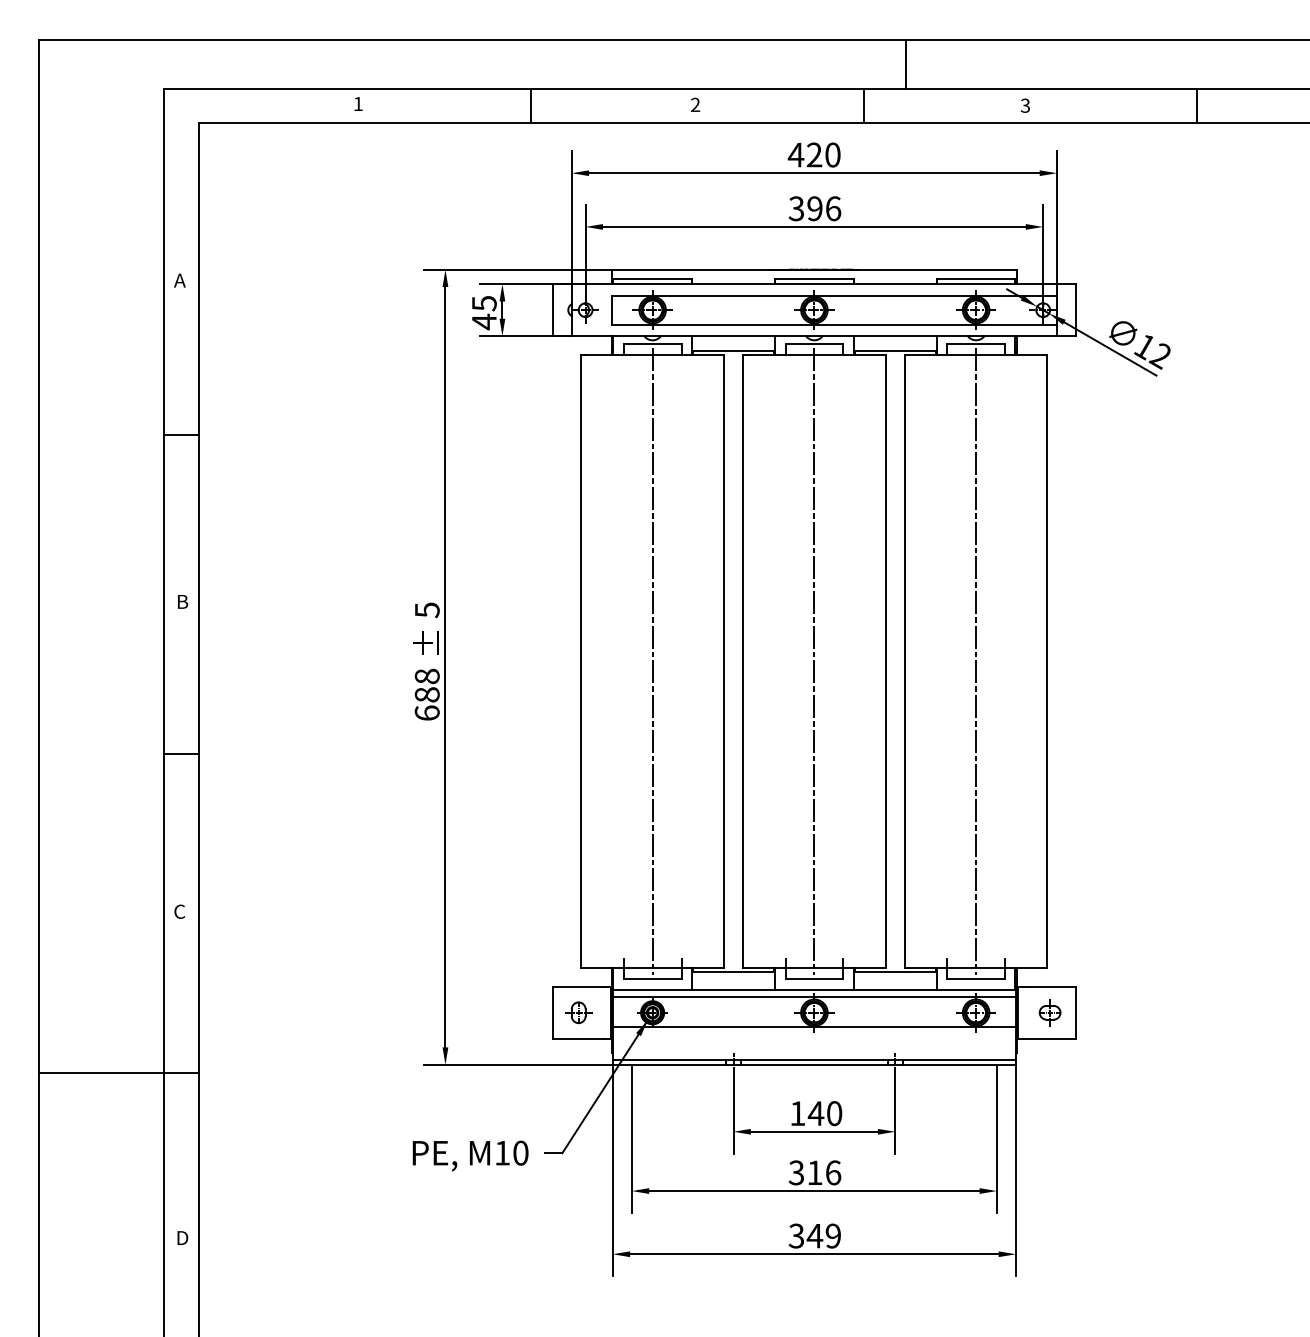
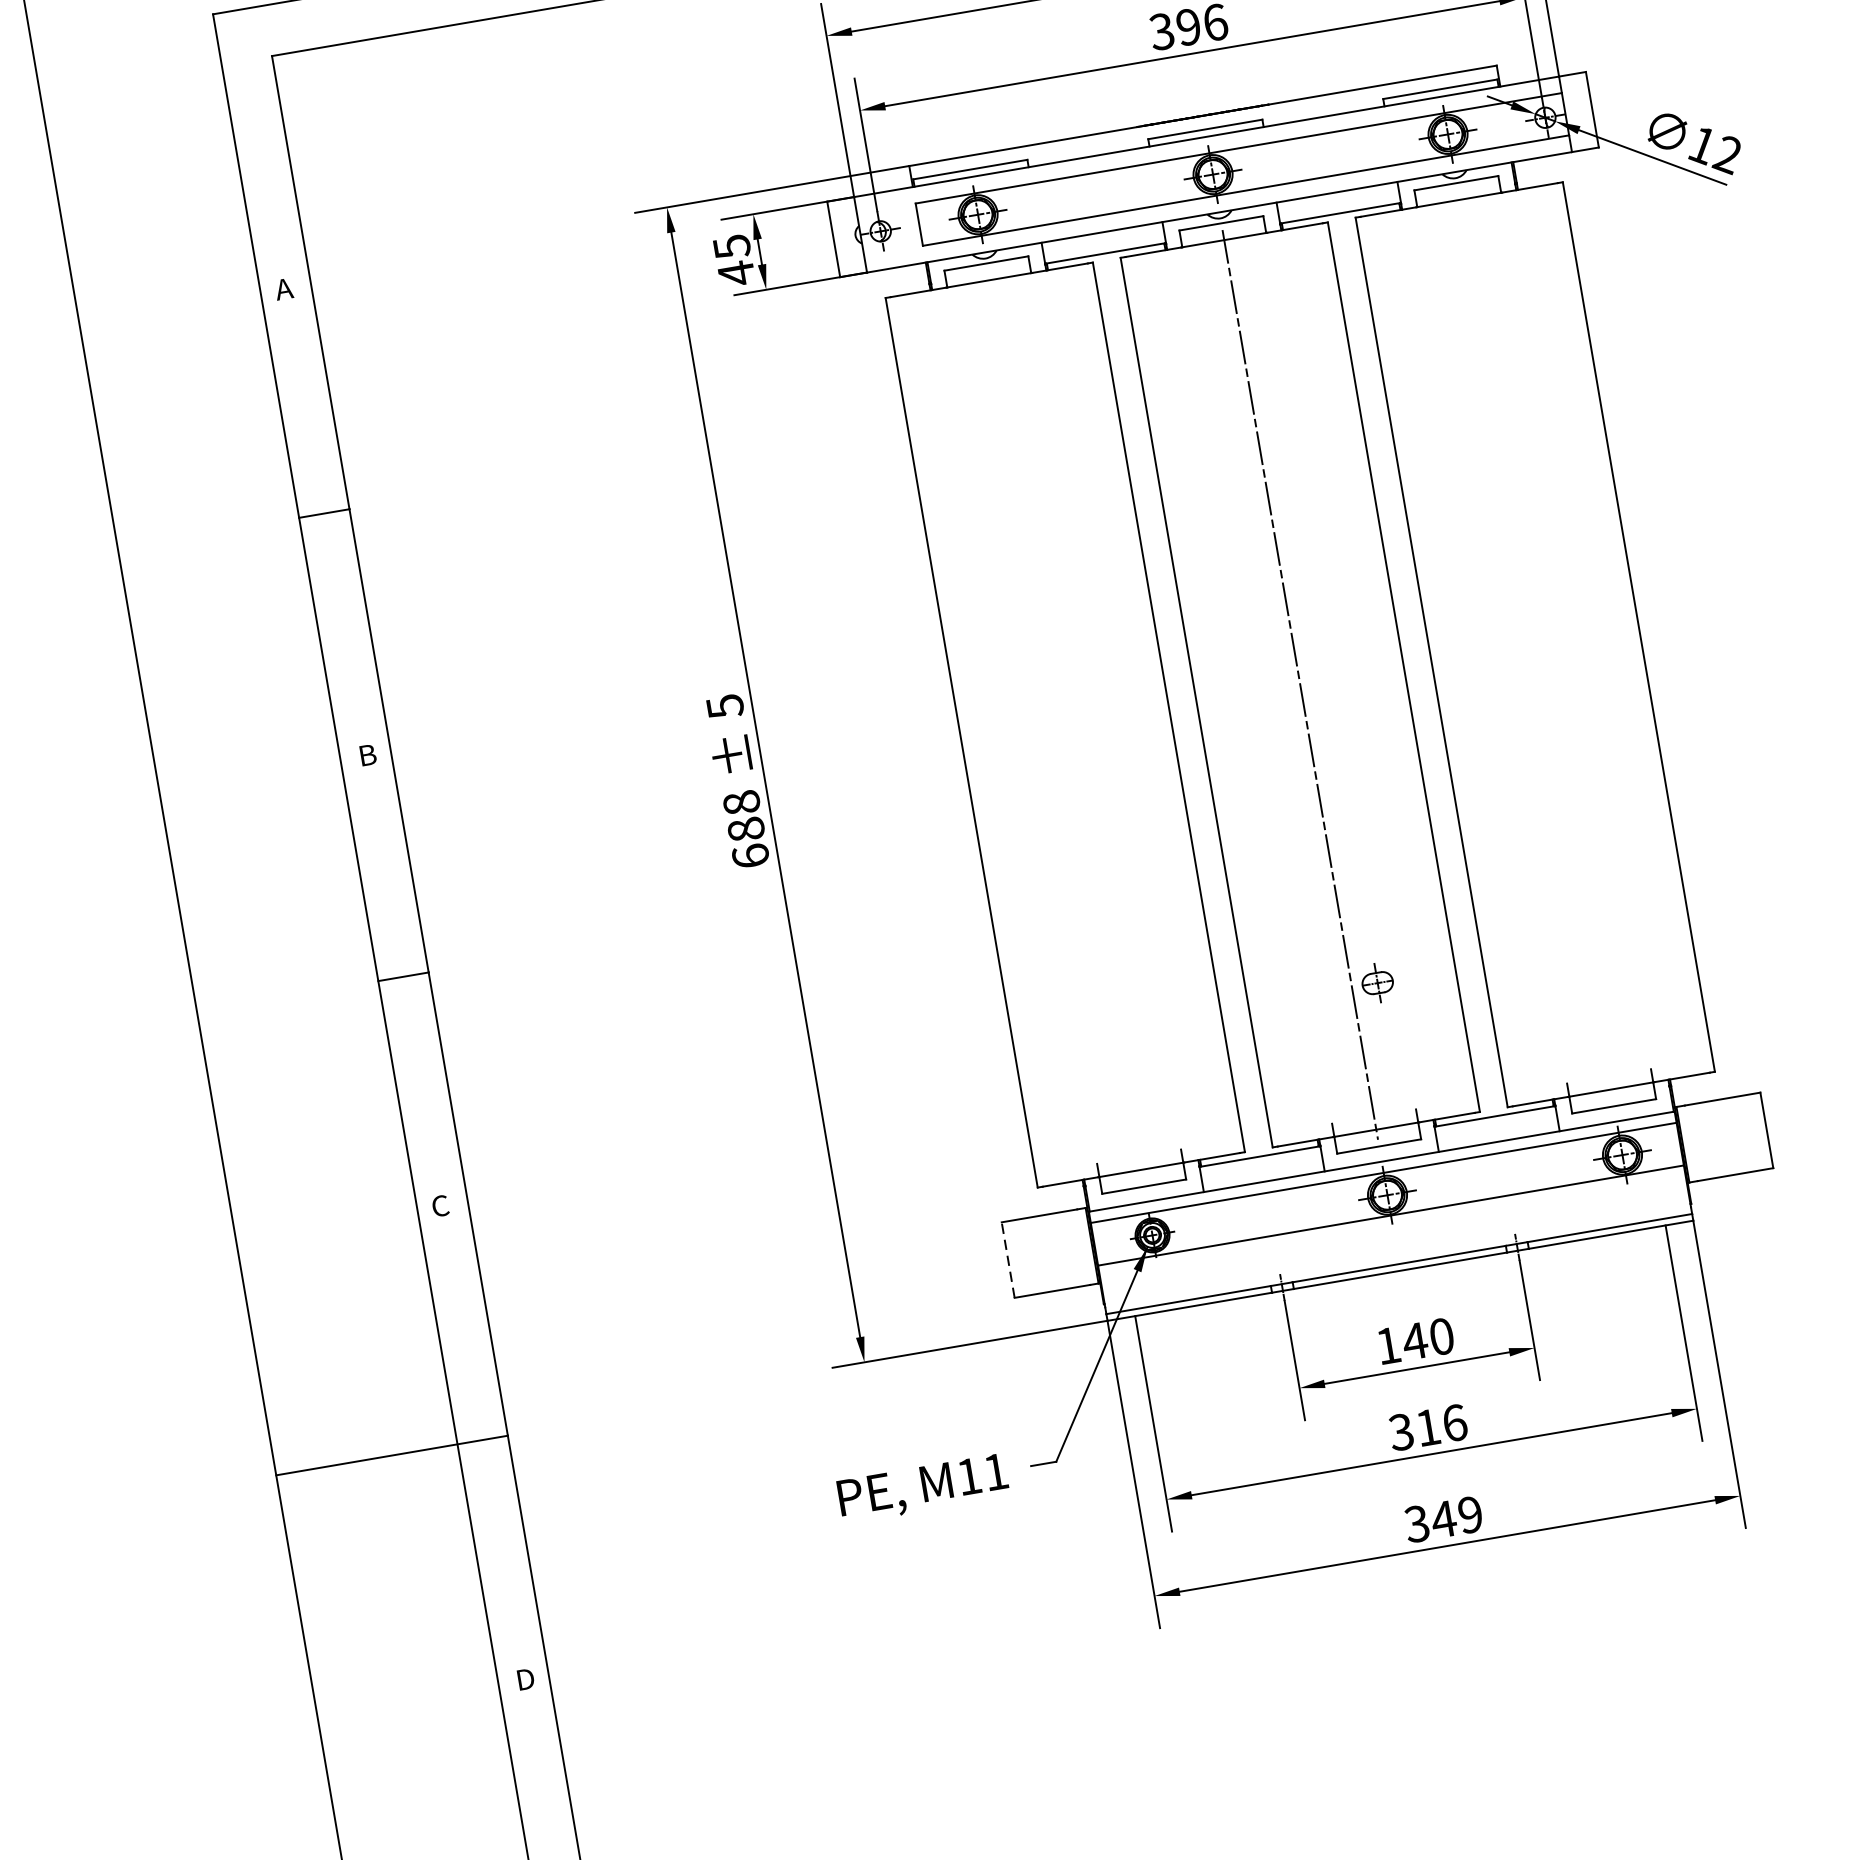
line: (652, 661) -> (1065, 725), removed
line: (976, 661) -> (1535, 644), removed
line: (553, 1012) -> (1008, 1259), solid -> dashed
part: (578, 1012) -> (1044, 1253), removed
part: (1049, 1012) -> (1376, 982), moved
text: (520, 1152) -> (995, 1471), M10 -> M11

